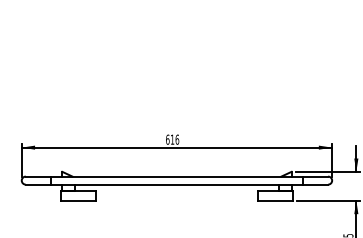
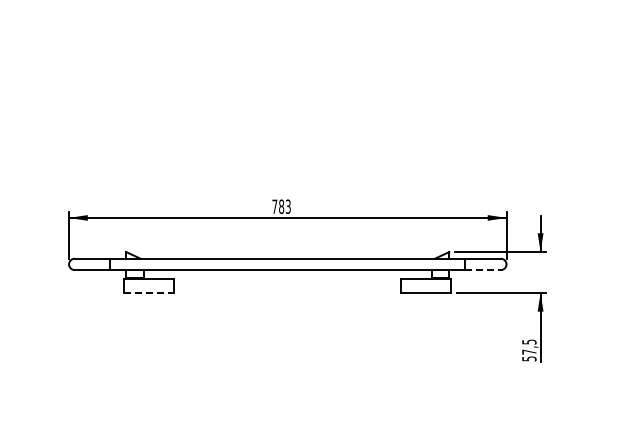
text: (172, 139) -> (281, 206), 616 -> 783
line: (315, 184) -> (483, 270), solid -> dashed
line: (78, 200) -> (149, 292), solid -> dashed

